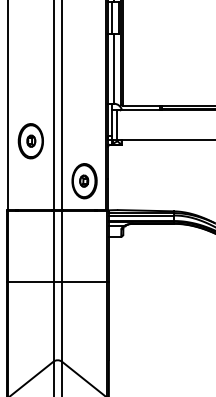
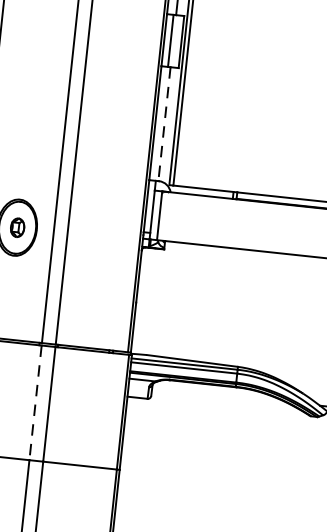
line: (113, 68) -> (164, 123), solid -> dashed
part: (84, 181) -> (97, 302), removed
line: (53, 246) -> (35, 403), solid -> dashed

